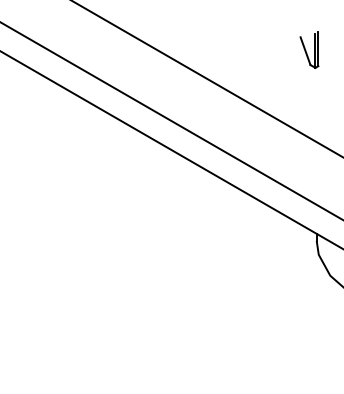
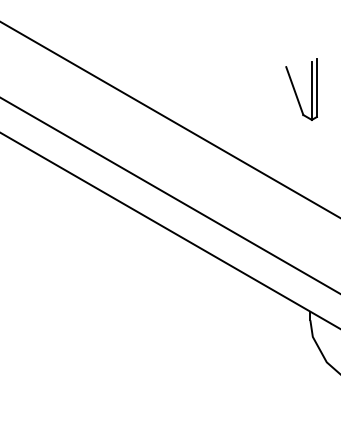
part: (309, 50) -> (301, 89), size x1.43

